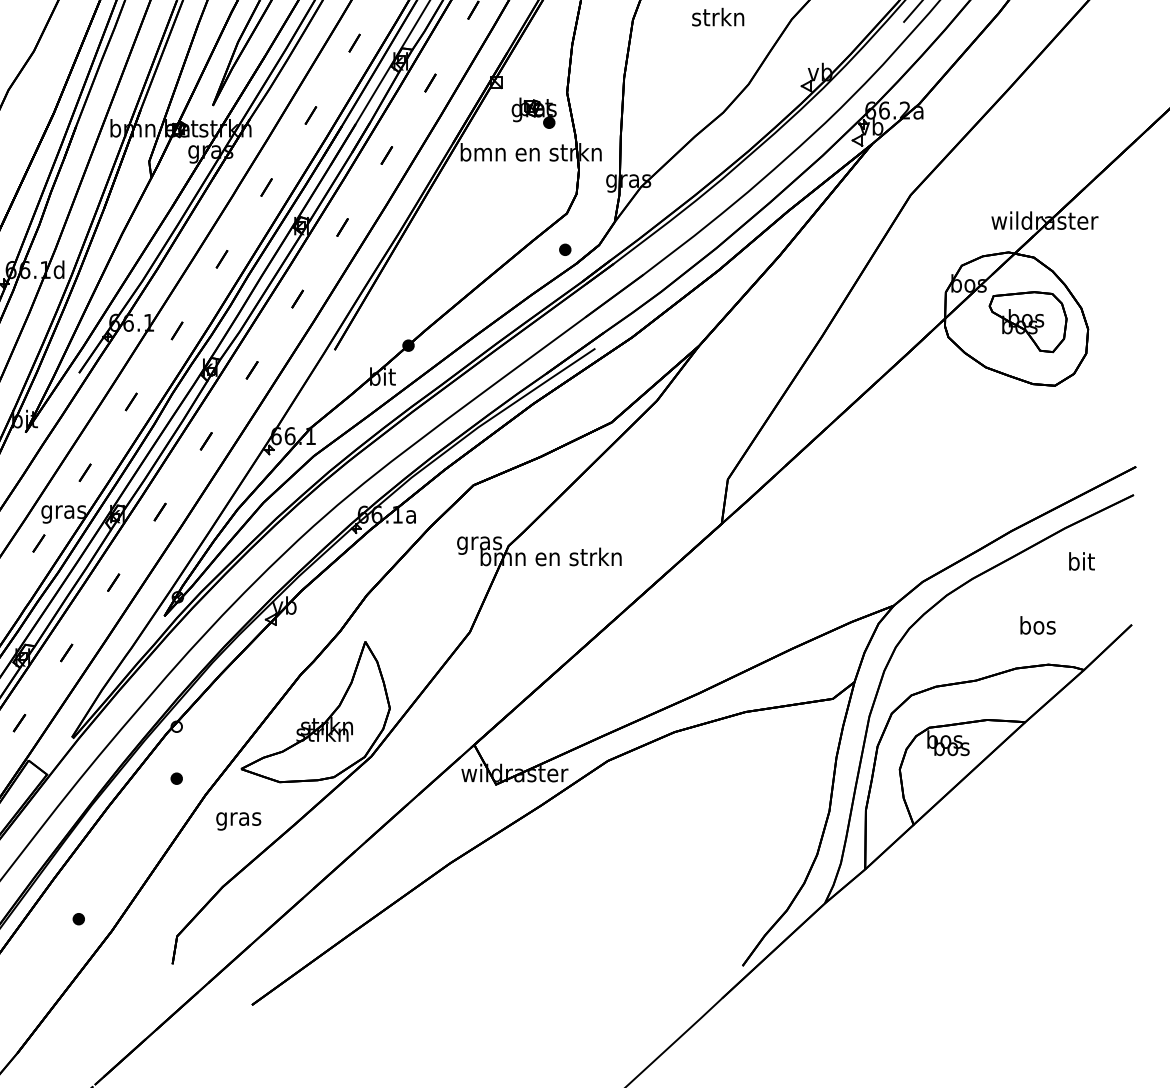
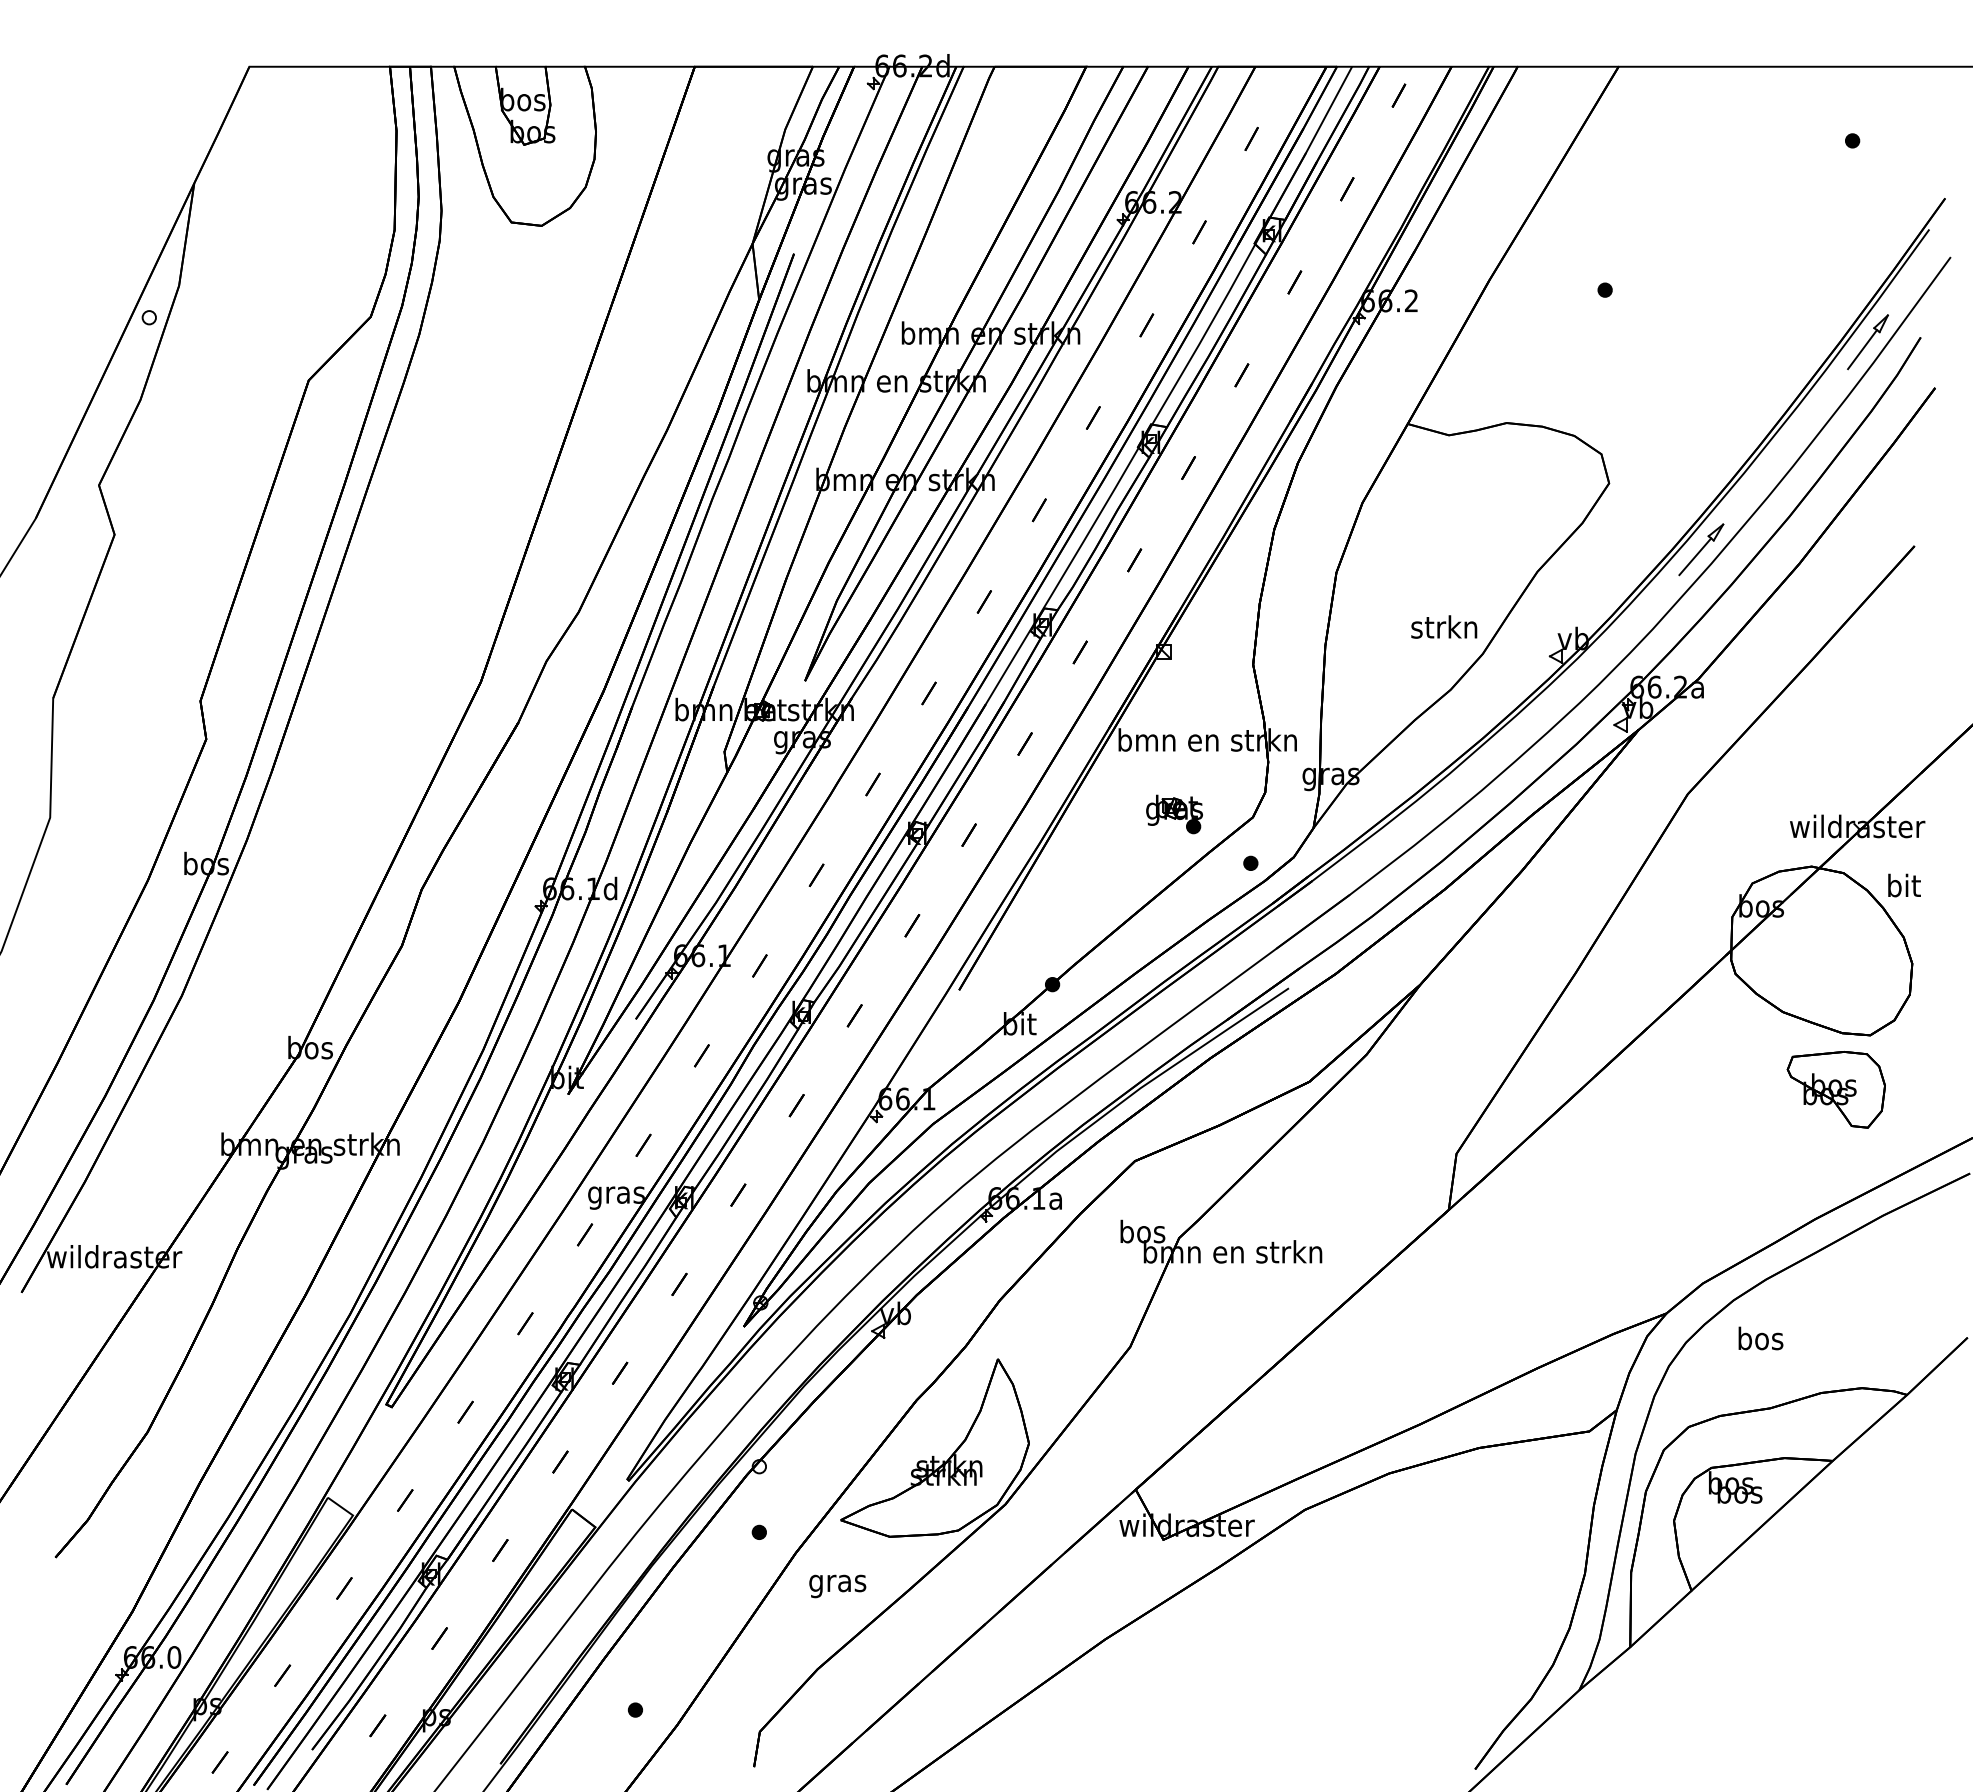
text: (718, 16) -> (1444, 626), moved
part: (534, 113) -> (1174, 814), moved
part: (1027, 321) -> (1835, 1089), moved
text: (479, 543) -> (1142, 1234), gras -> bos
text: (1081, 561) -> (1904, 885), moved
text: (1037, 625) -> (1760, 1338), moved

